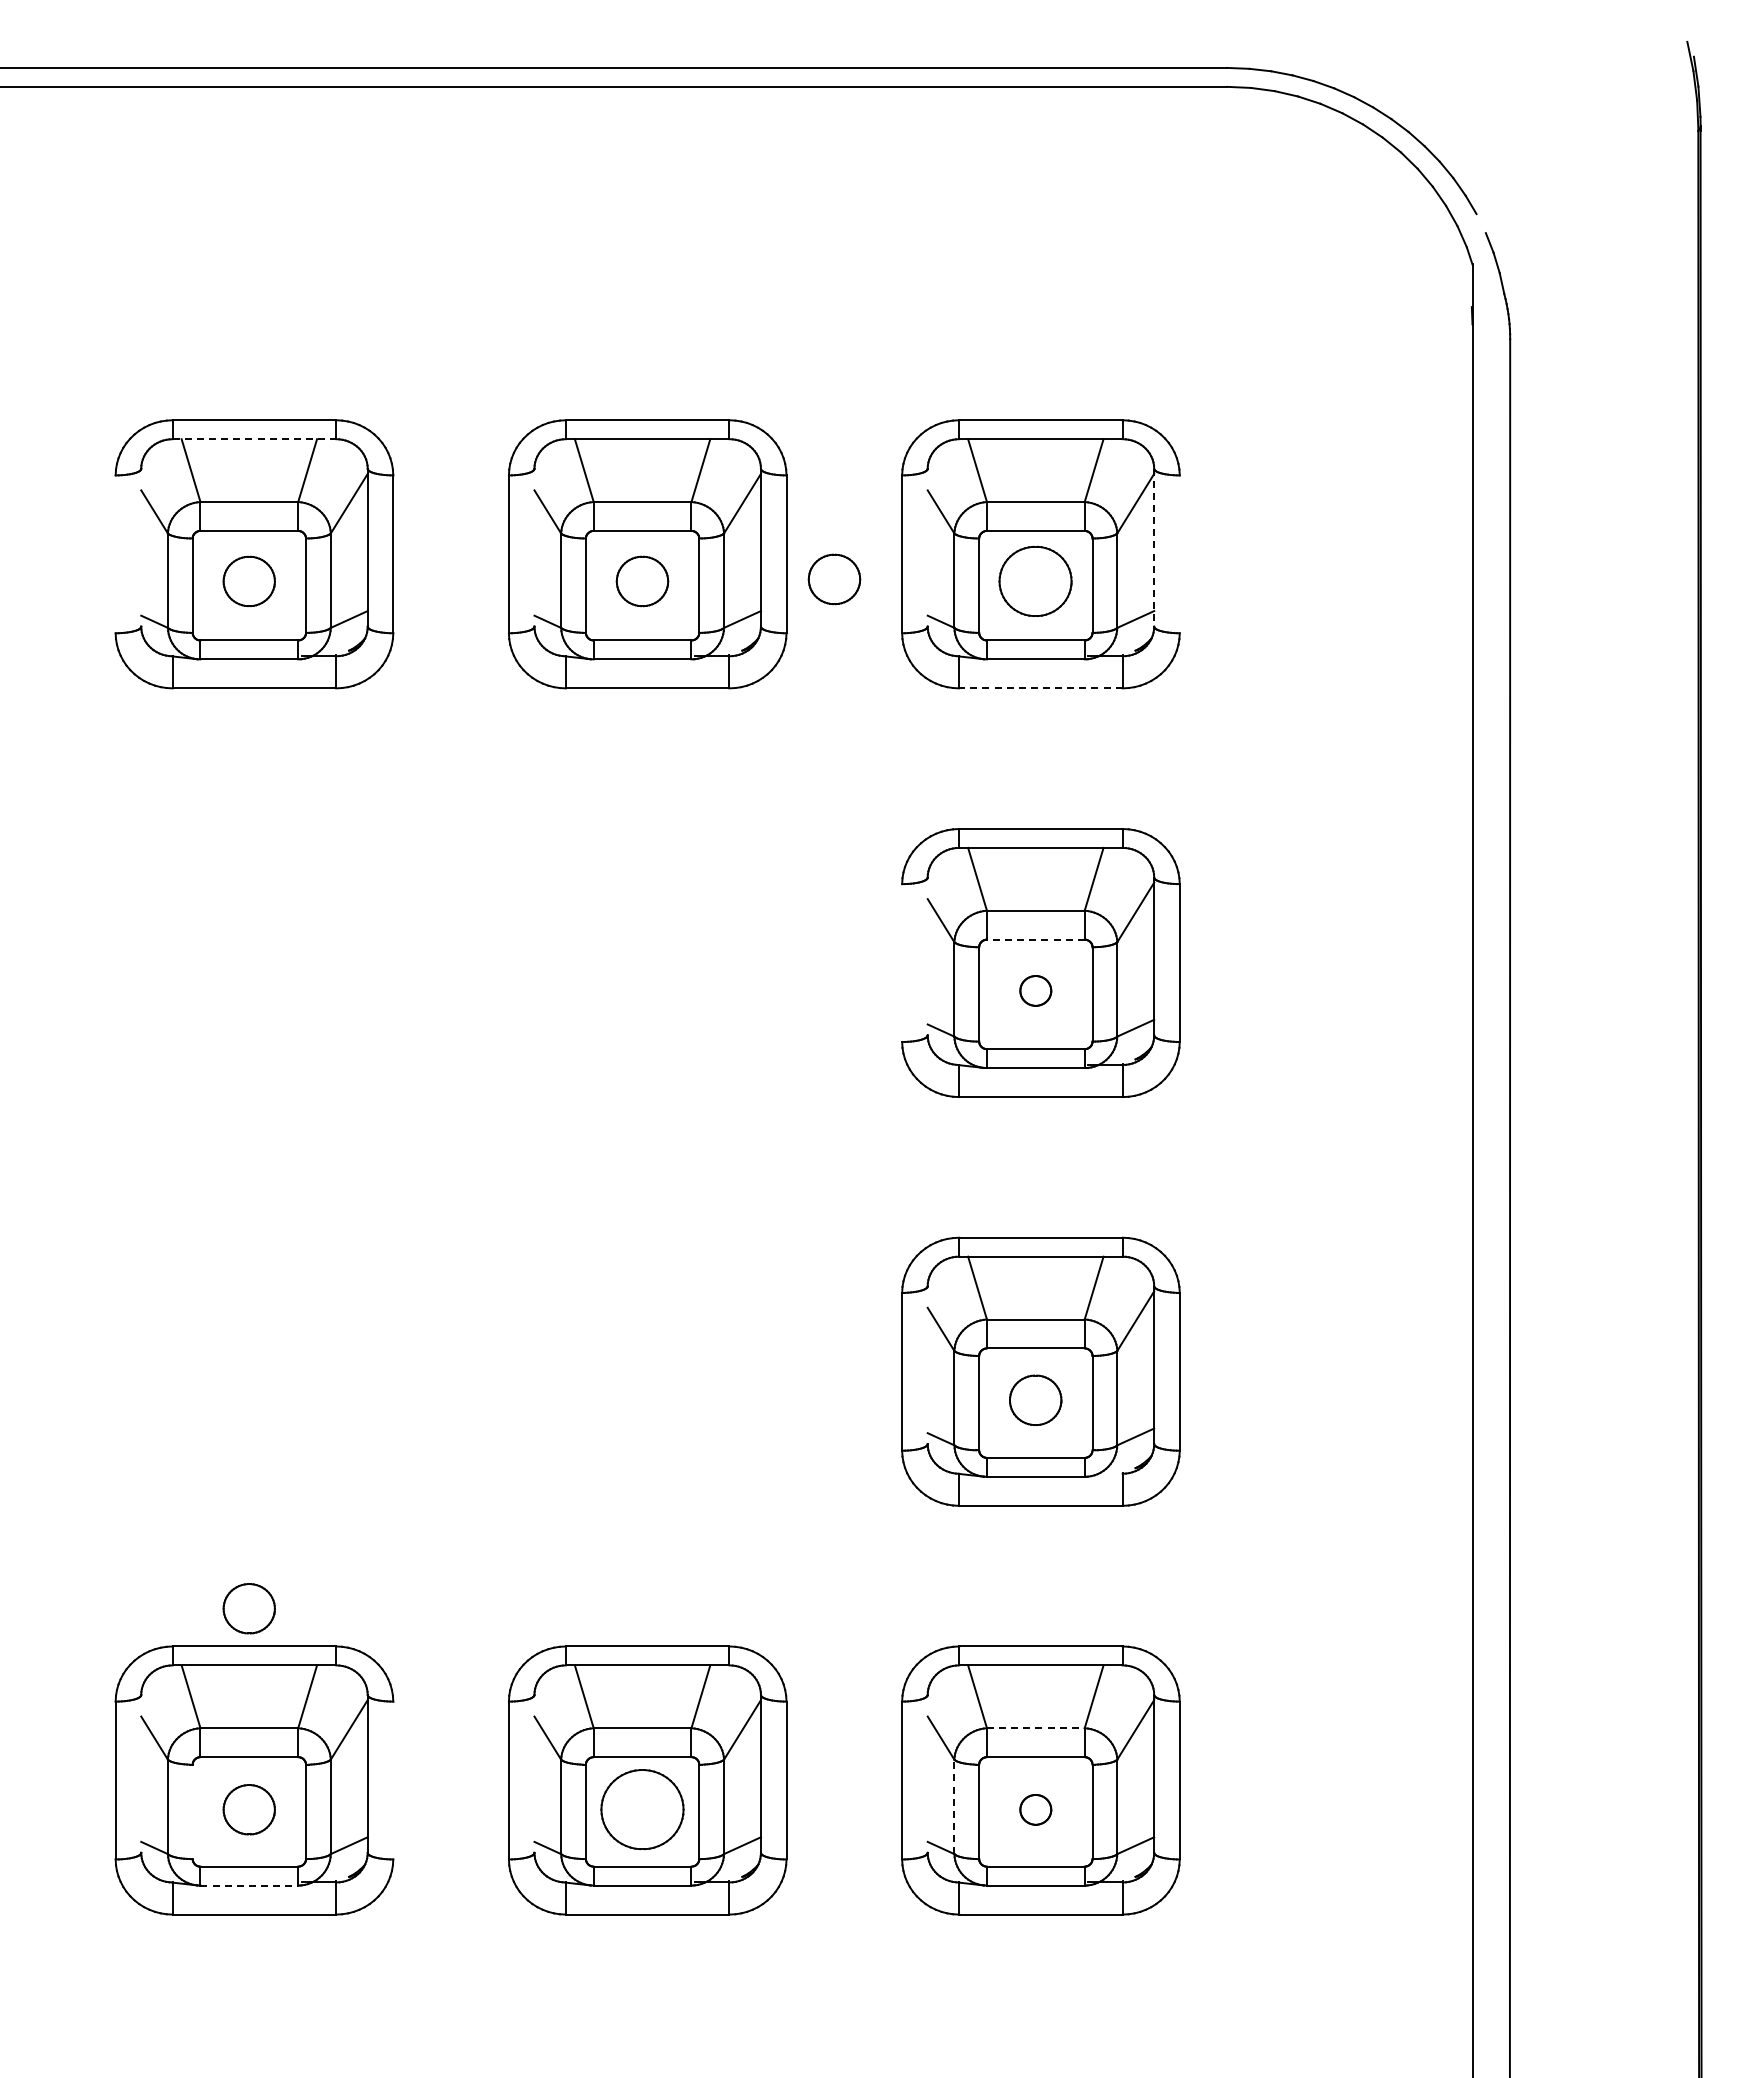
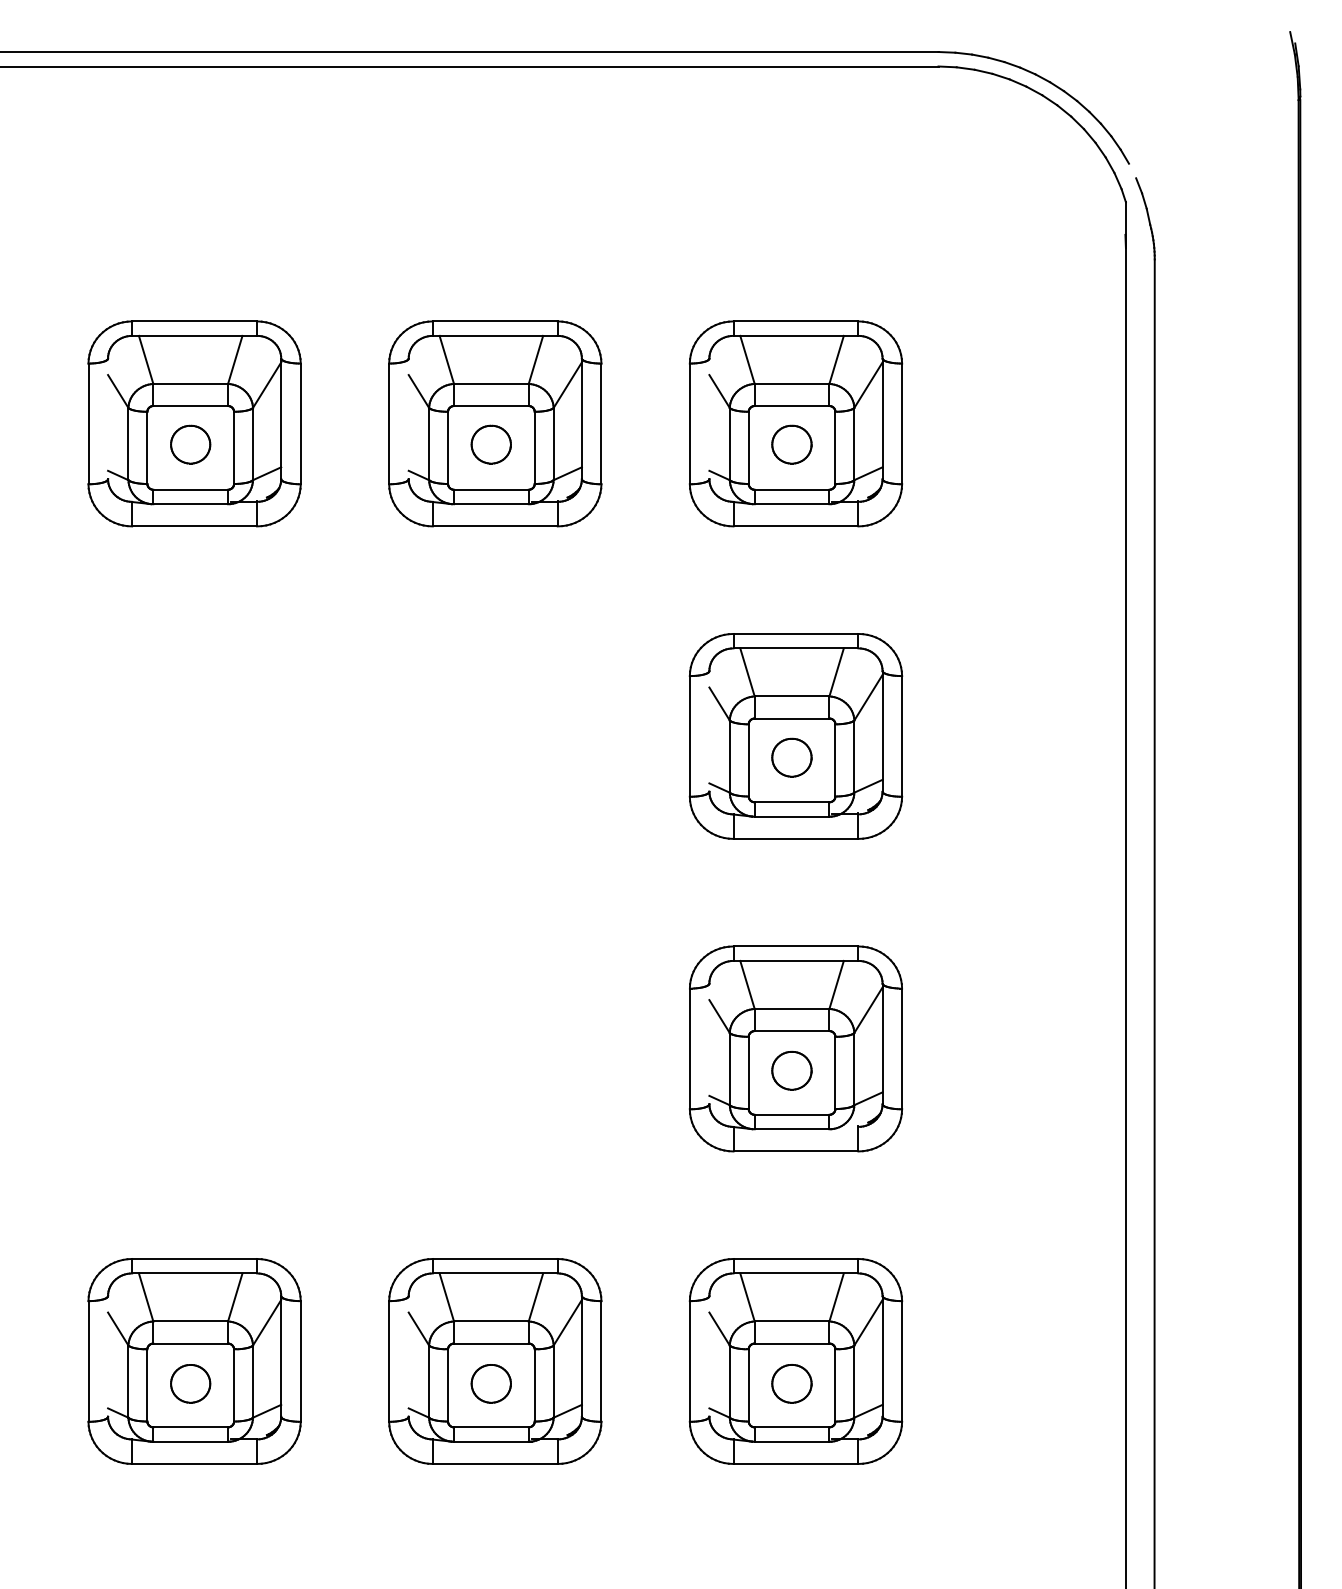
line: (254, 439) -> (194, 336), dashed -> solid
line: (1154, 547) -> (882, 418), dashed -> solid
line: (115, 554) -> (88, 424), added
line: (1179, 554) -> (901, 424), added
part: (834, 579) -> (638, 443), removed
part: (1035, 581) -> (791, 444), size x0.71
line: (1040, 688) -> (795, 526), dashed -> solid
line: (1035, 939) -> (791, 718), dashed -> solid
line: (902, 962) -> (690, 736), added
part: (1035, 990) -> (791, 757), size x1.67
part: (248, 1608) -> (190, 1229), removed
line: (1035, 1728) -> (791, 1321), dashed -> solid
line: (393, 1780) -> (300, 1361), added
line: (954, 1806) -> (729, 1381), dashed -> solid
part: (642, 1809) -> (491, 1383), size x0.62
part: (1035, 1809) -> (791, 1383), size x1.67
line: (192, 1811) -> (147, 1385), added
line: (249, 1885) -> (190, 1441), dashed -> solid

